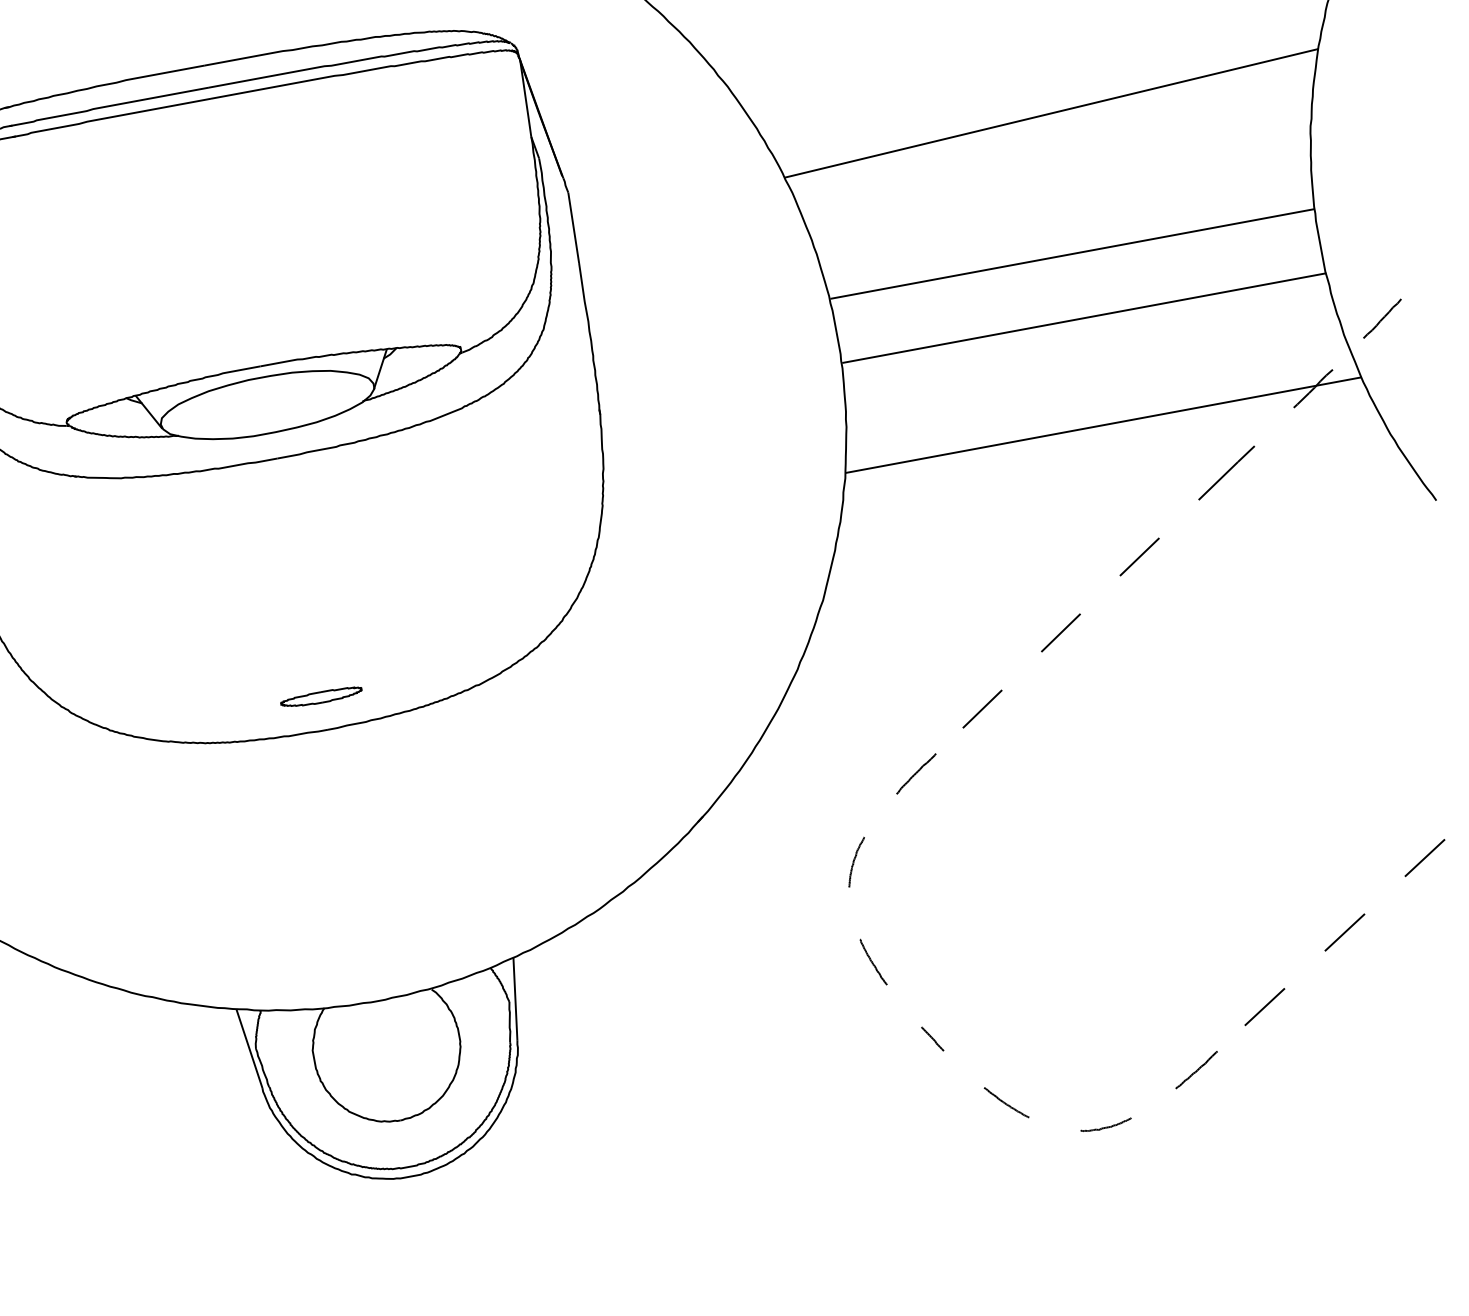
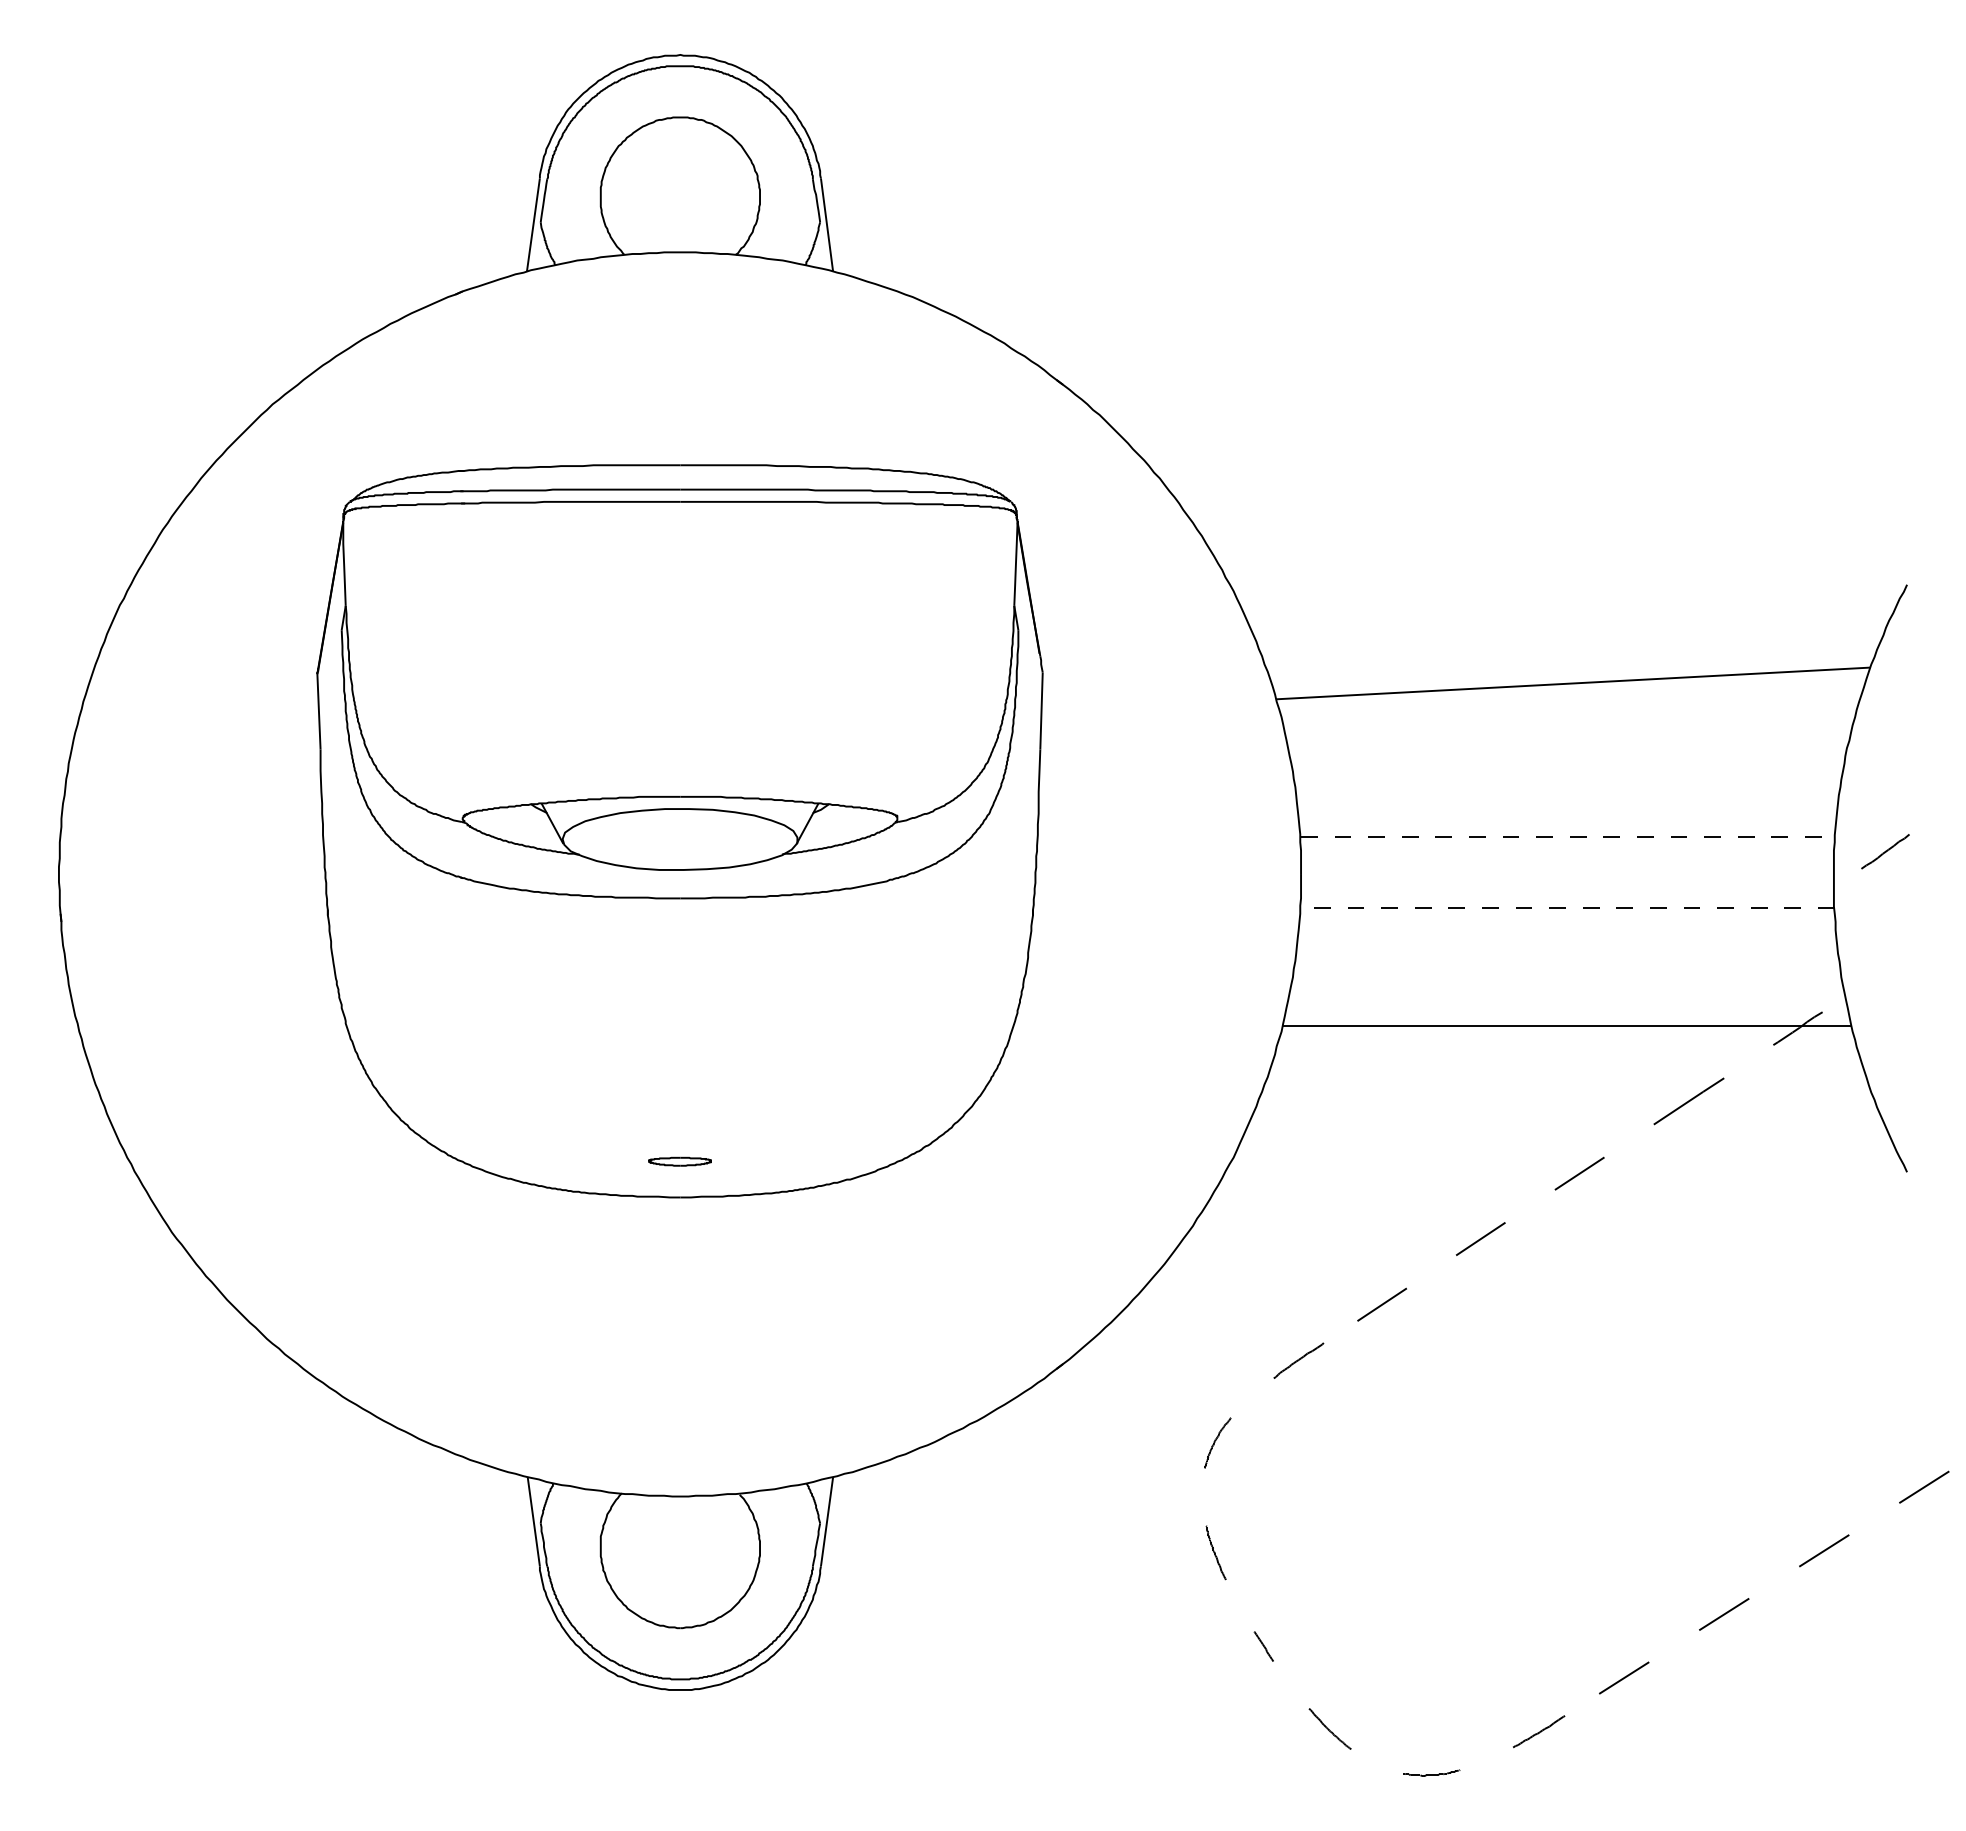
line: (1072, 254) -> (1567, 837), solid -> dashed
line: (1084, 318) -> (1567, 908), solid -> dashed
line: (1382, 318) -> (1885, 851), moved
part: (321, 697) -> (679, 1161), size x0.7

